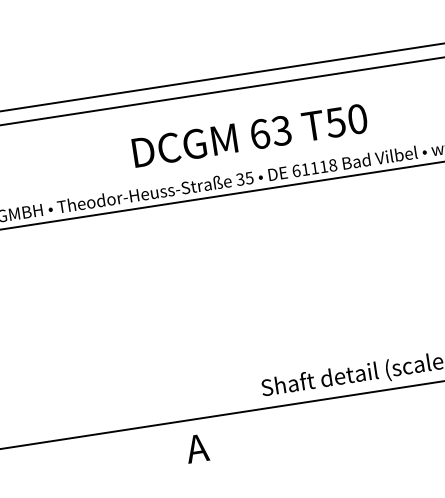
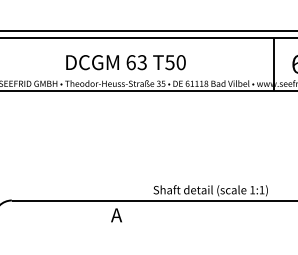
text: (248, 135) -> (125, 62), moved

